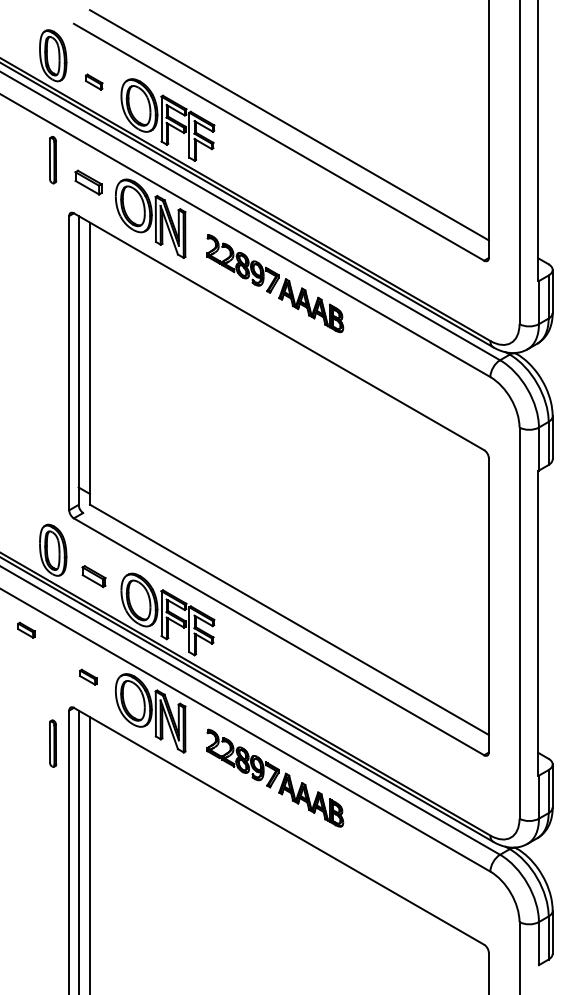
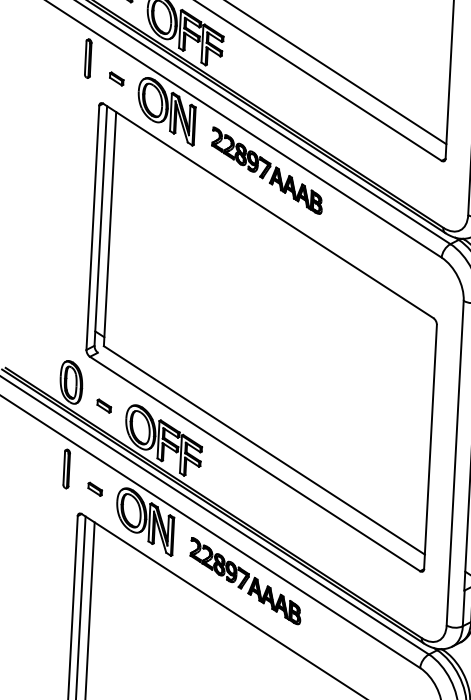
part: (88, 182) -> (116, 78), size x0.62
part: (94, 576) -> (104, 405), size x0.71
part: (26, 629) -> (45, 446), removed
part: (53, 743) -> (67, 468), moved

